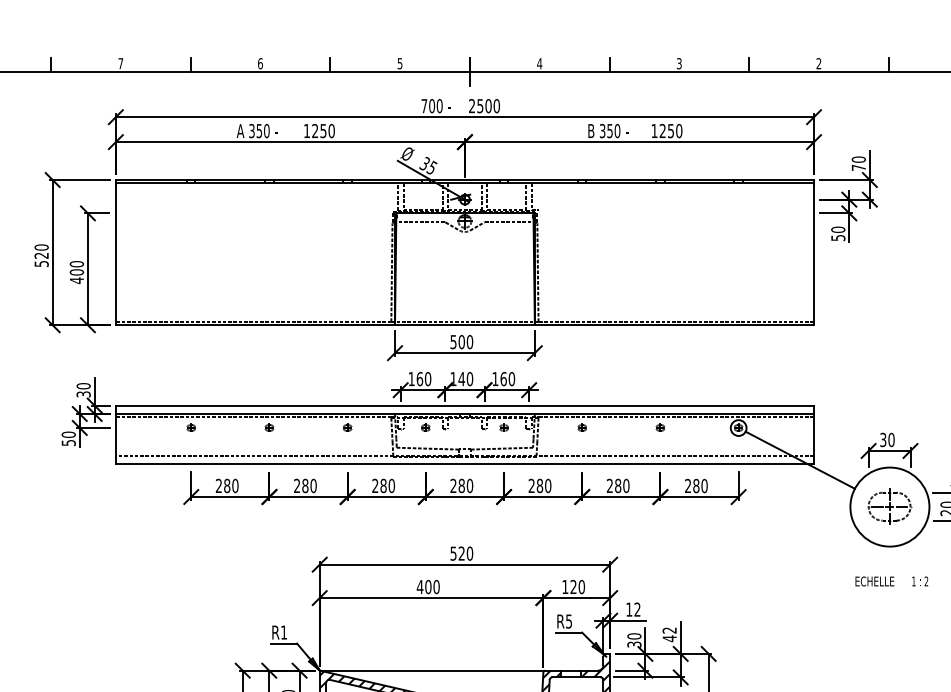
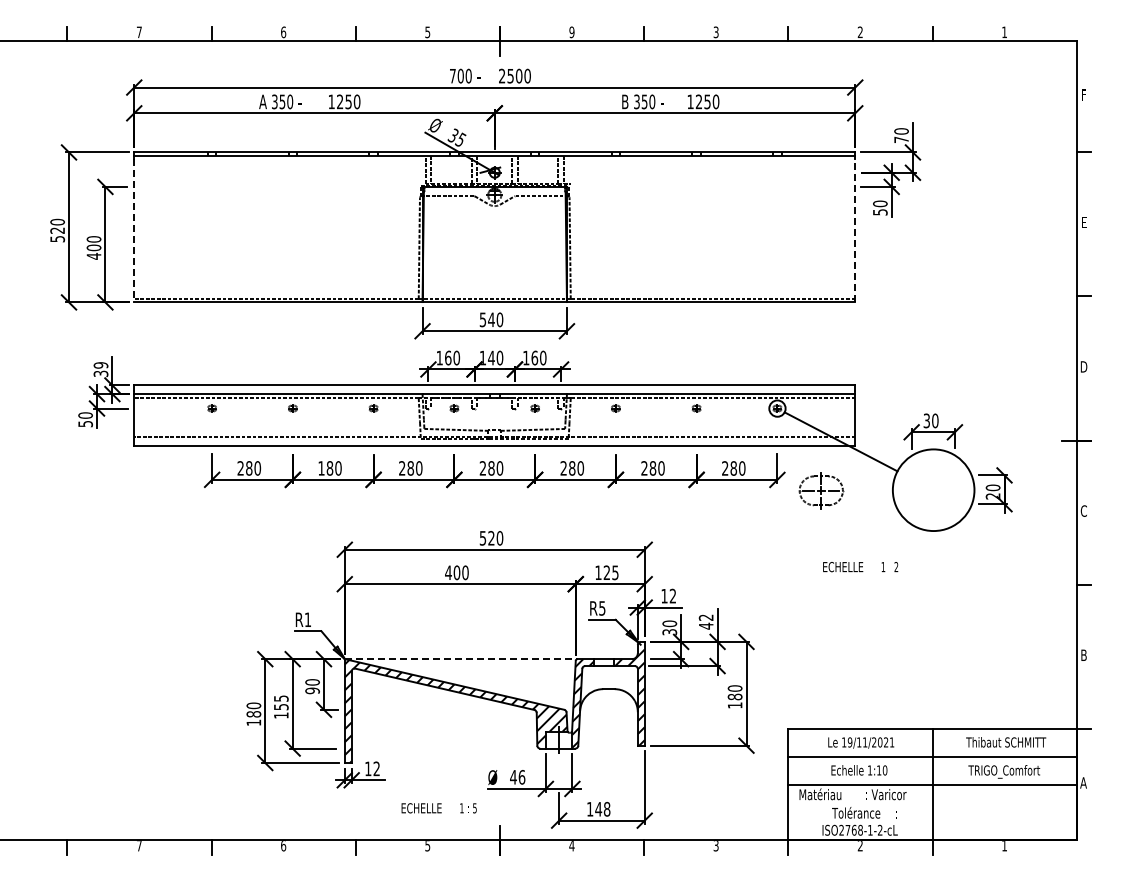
text: (539, 63) -> (571, 32), 4 -> 9
line: (116, 255) -> (134, 230), solid -> dashed
line: (814, 255) -> (855, 230), solid -> dashed
text: (461, 341) -> (491, 319), 500 -> 540
text: (84, 386) -> (101, 365), 30 -> 39
text: (297, 486) -> (321, 468), 280 -> 180
part: (889, 506) -> (821, 490), moved
text: (891, 581) -> (860, 567), moved
text: (581, 586) -> (615, 572), 120 -> 125
line: (432, 670) -> (461, 659), solid -> dashed

